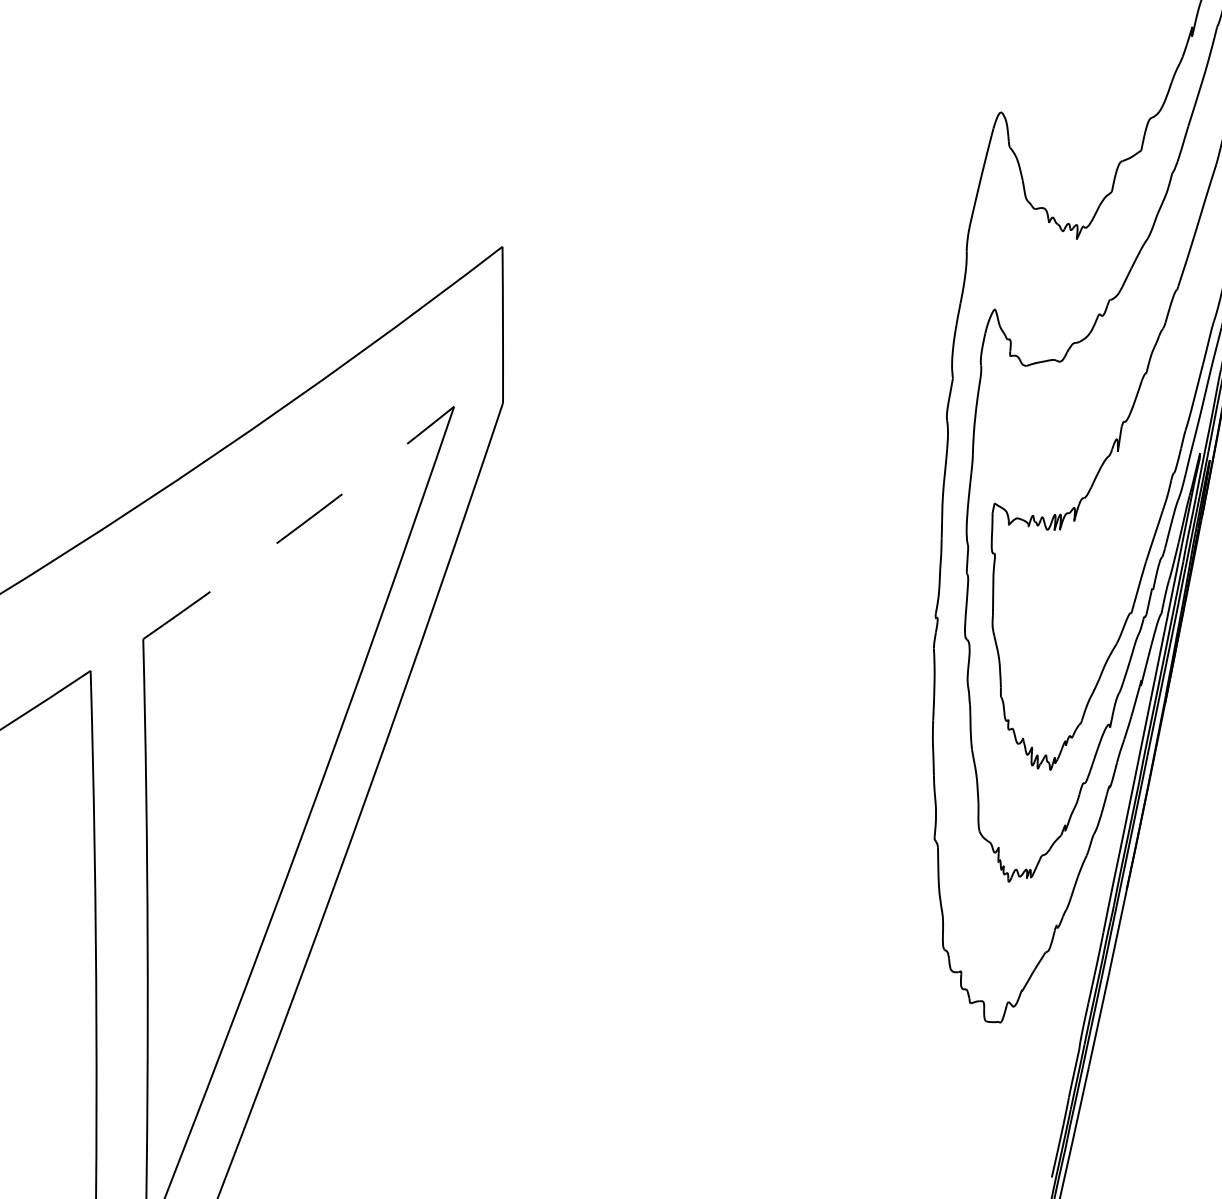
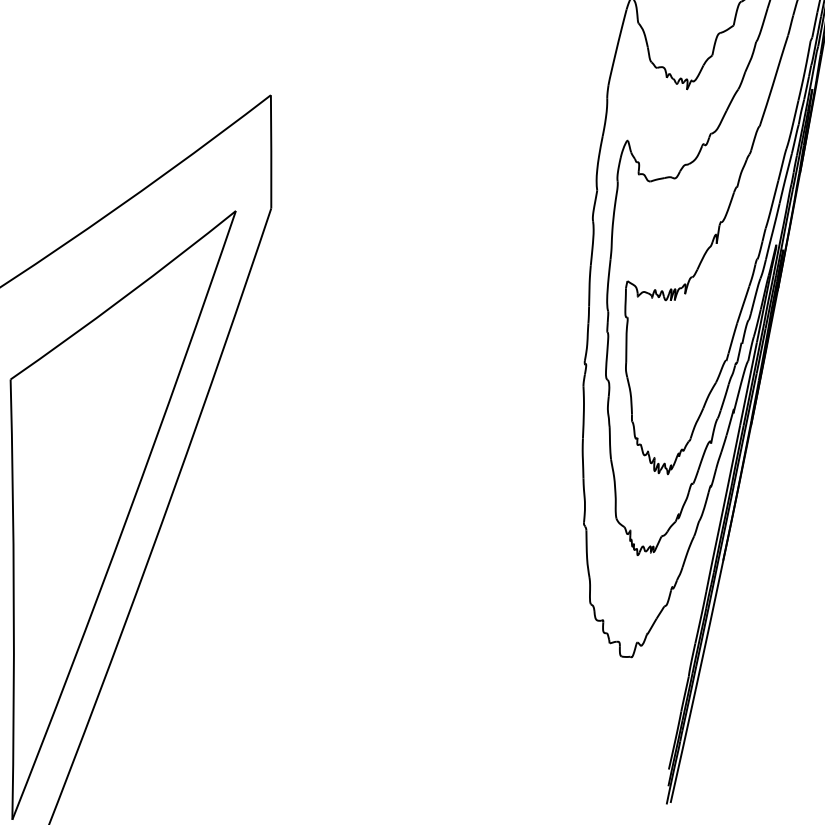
arc: (300, 525) -> (124, 297), dashed -> solid

